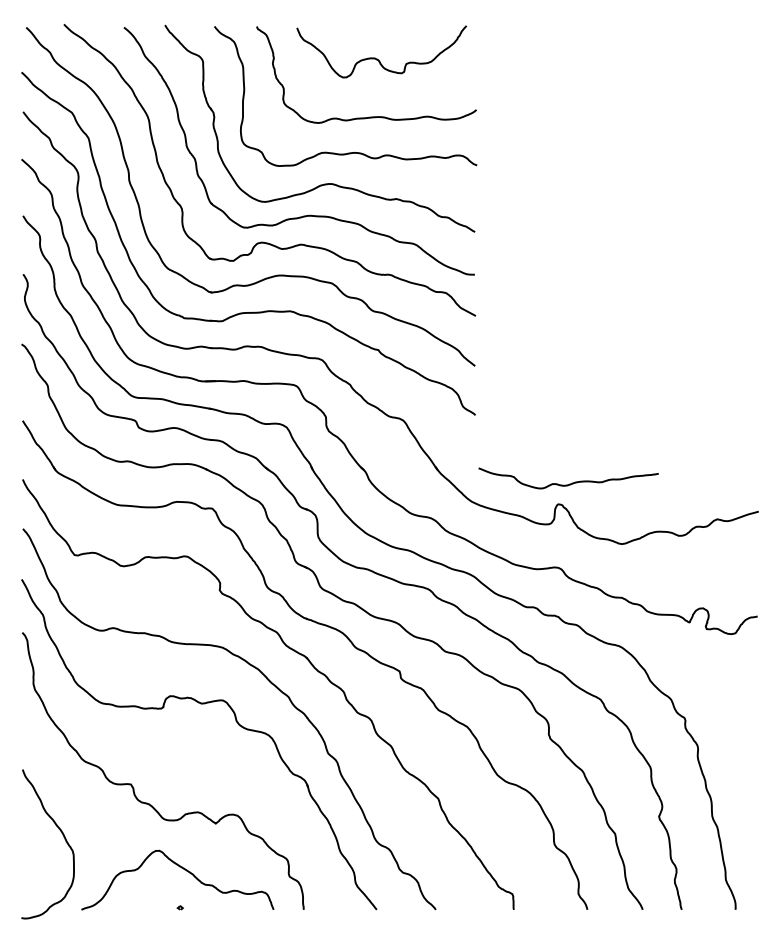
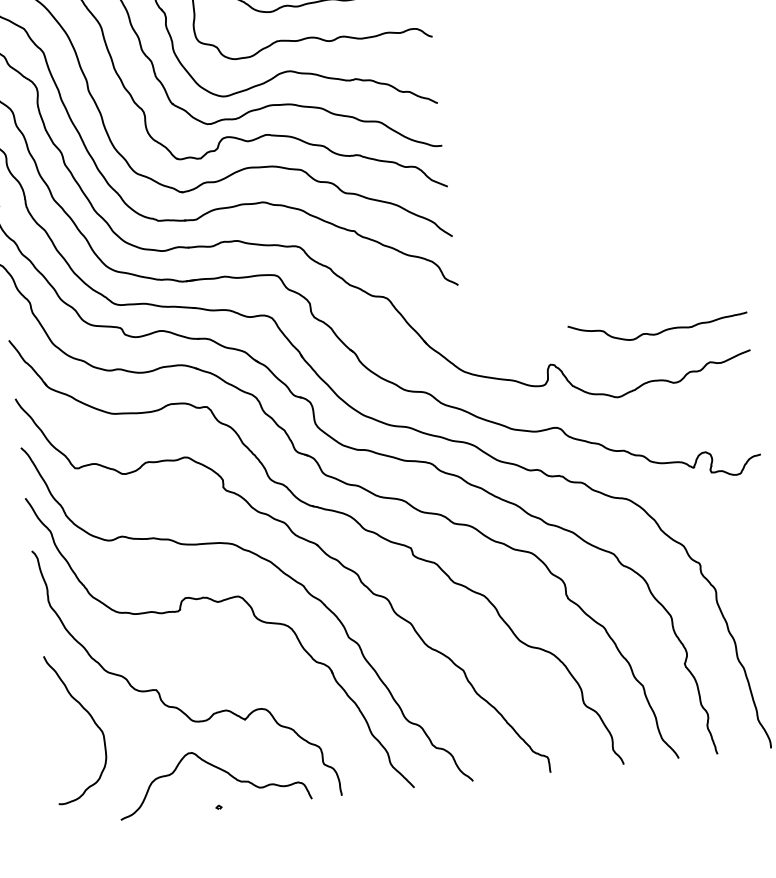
curve: (569, 483) -> (659, 331), moved
curve: (63, 837) -> (91, 719), moved

